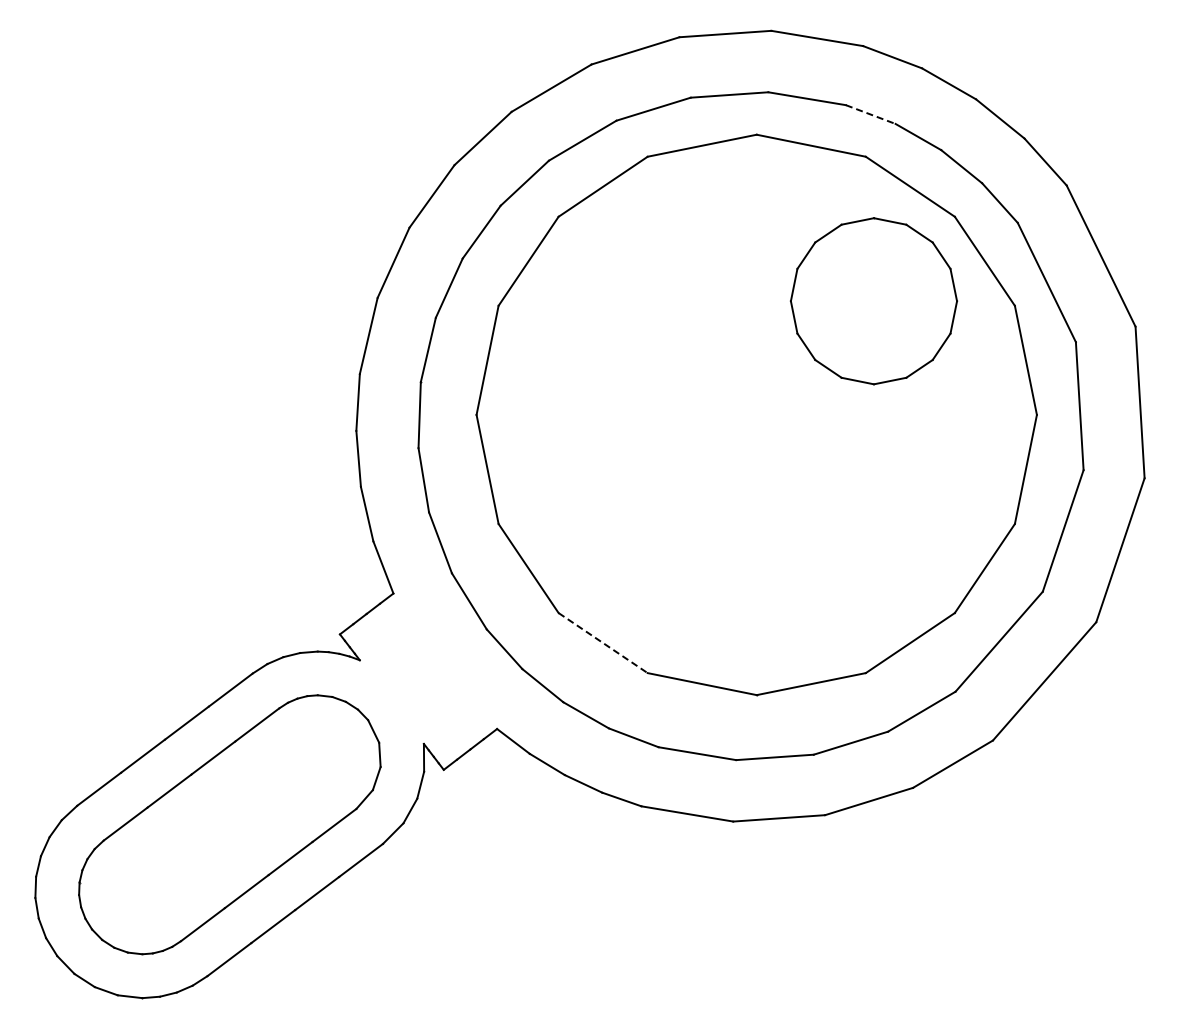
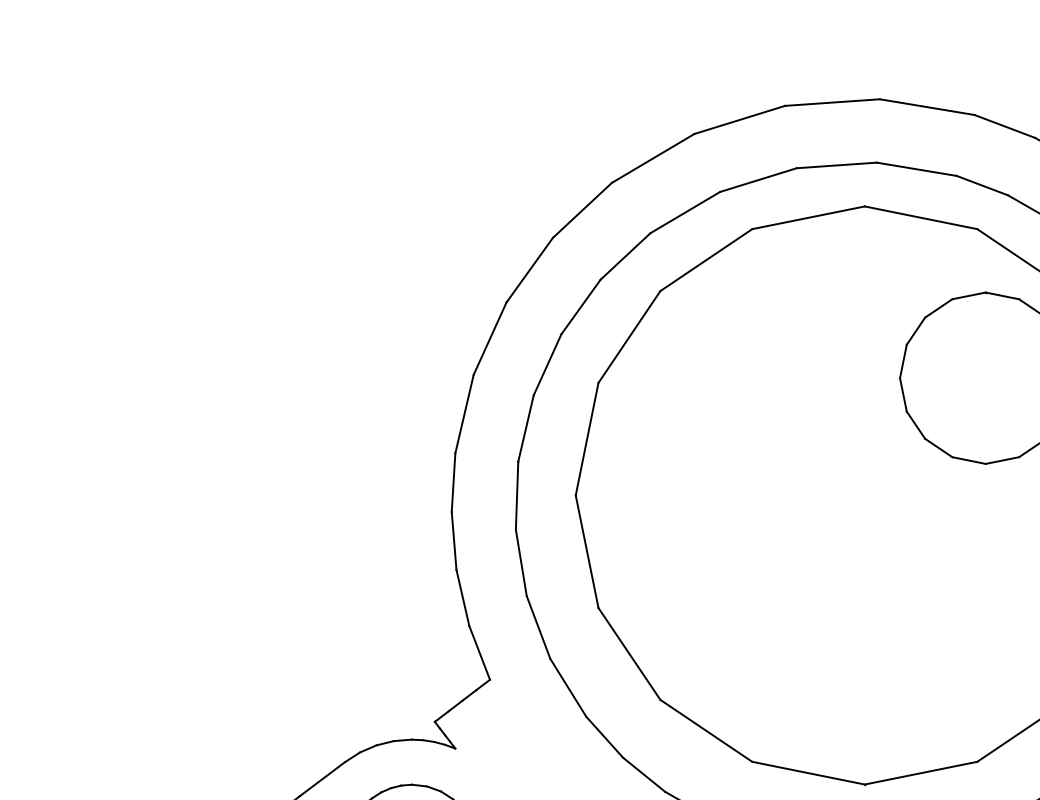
line: (870, 114) -> (982, 185), dashed -> solid
line: (603, 643) -> (706, 731), dashed -> solid

